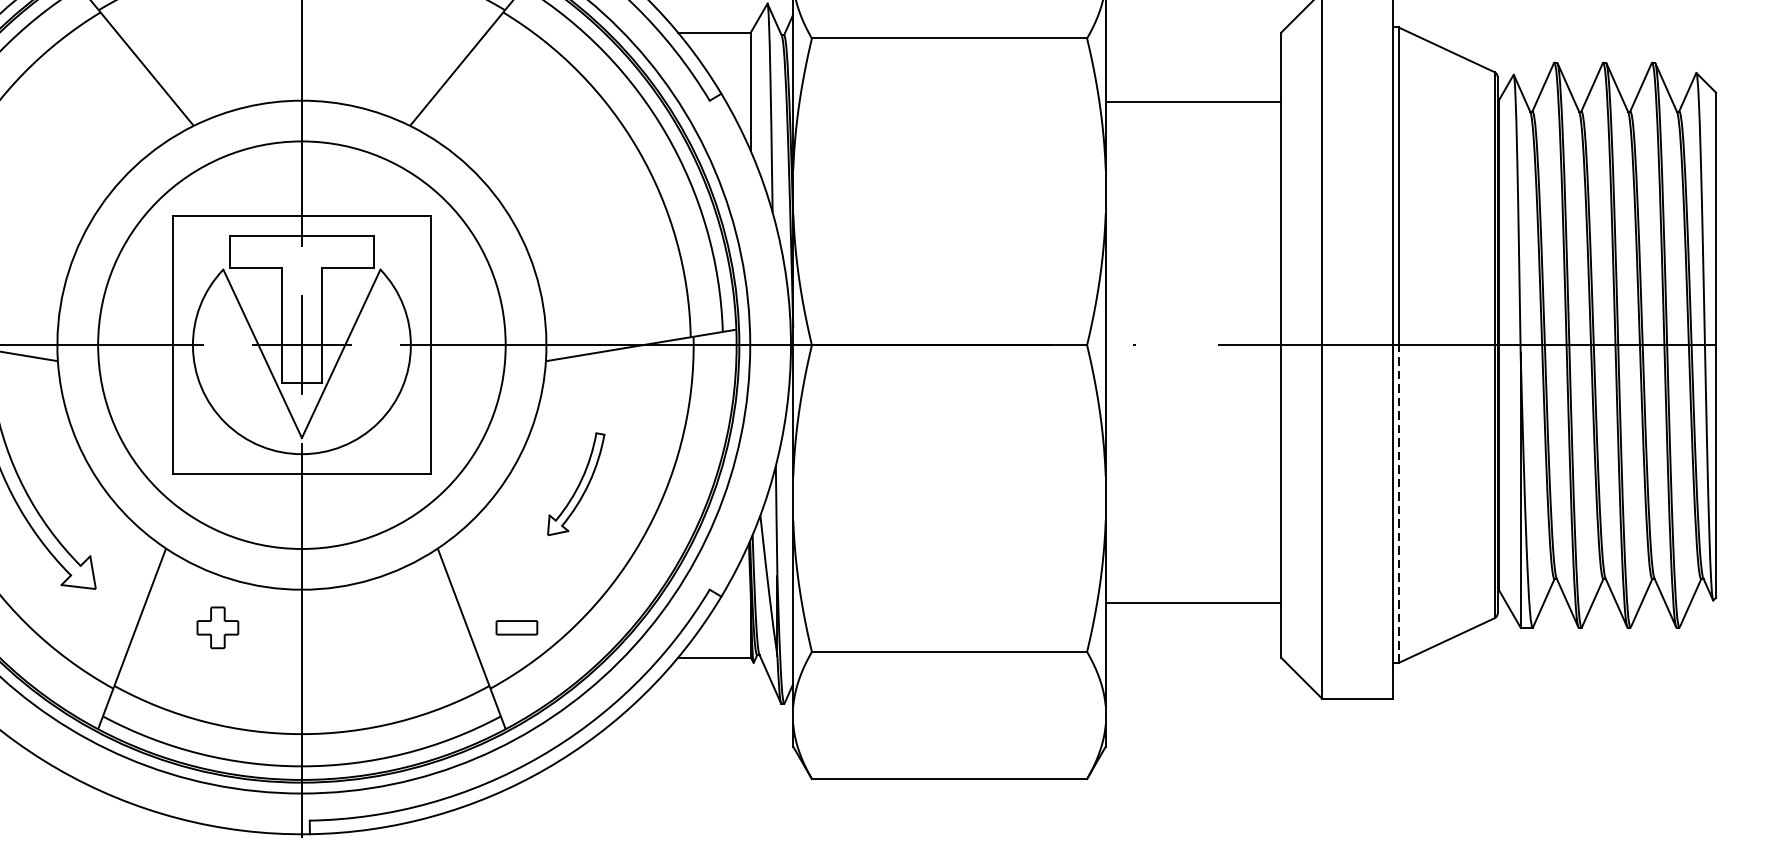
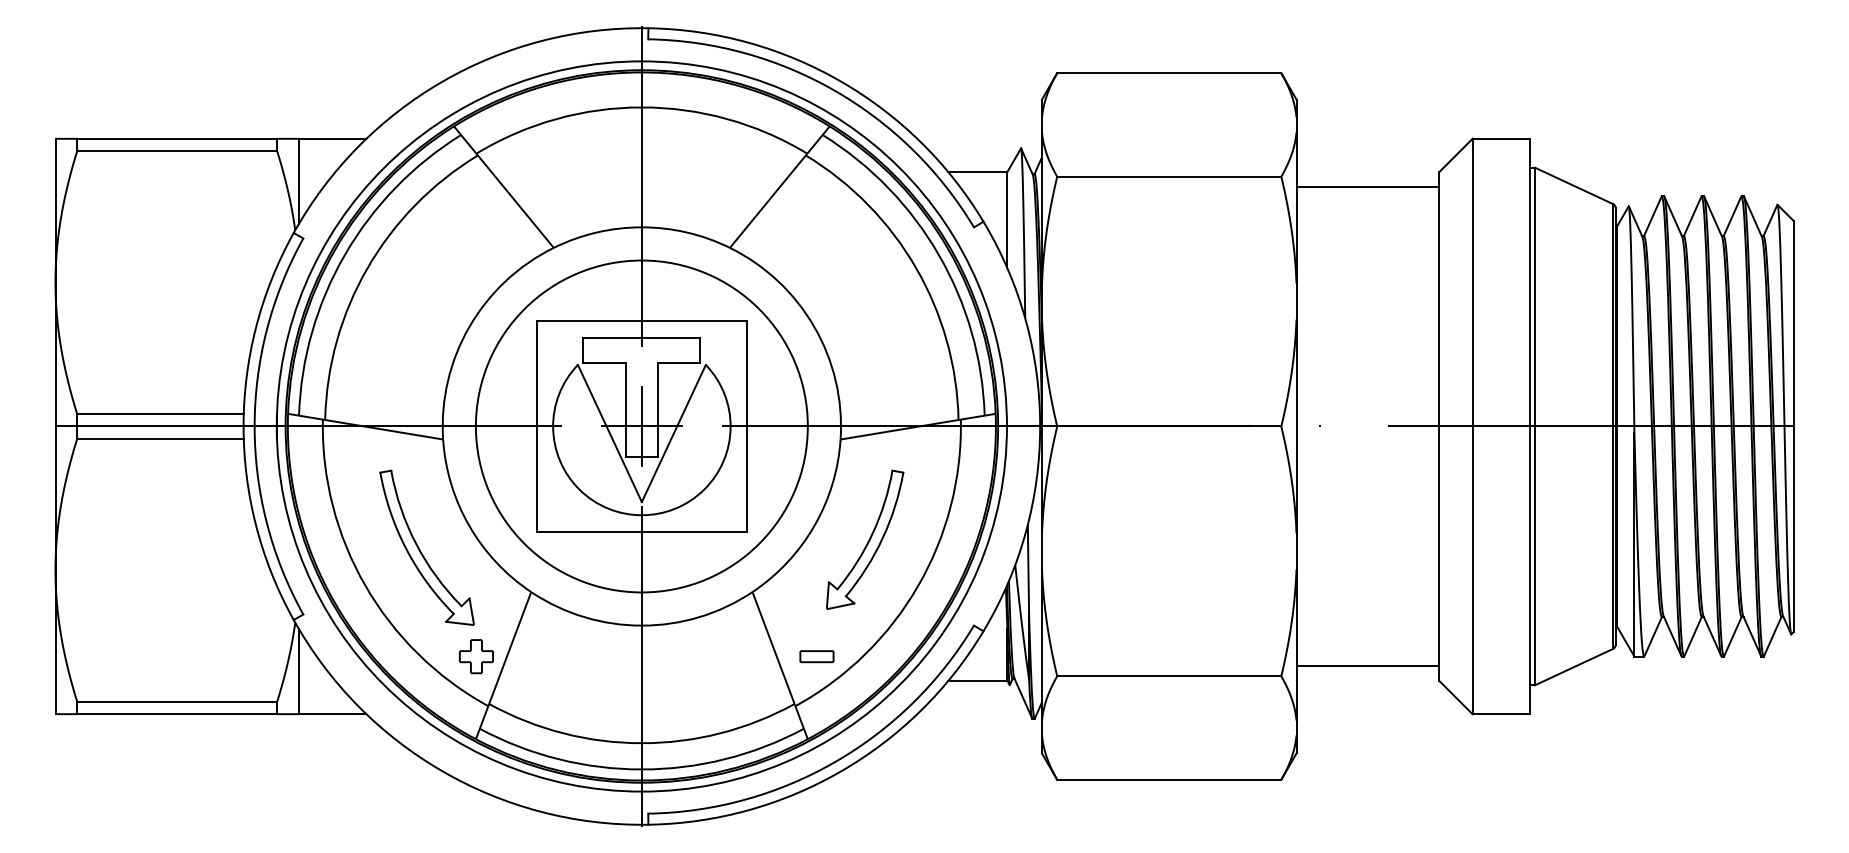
line: (1192, 102) -> (1367, 186), moved
part: (576, 483) -> (865, 539), size x1.67
line: (1399, 503) -> (1535, 555), dashed -> solid
line: (1192, 603) -> (1367, 666), moved
part: (217, 627) -> (476, 656), moved

